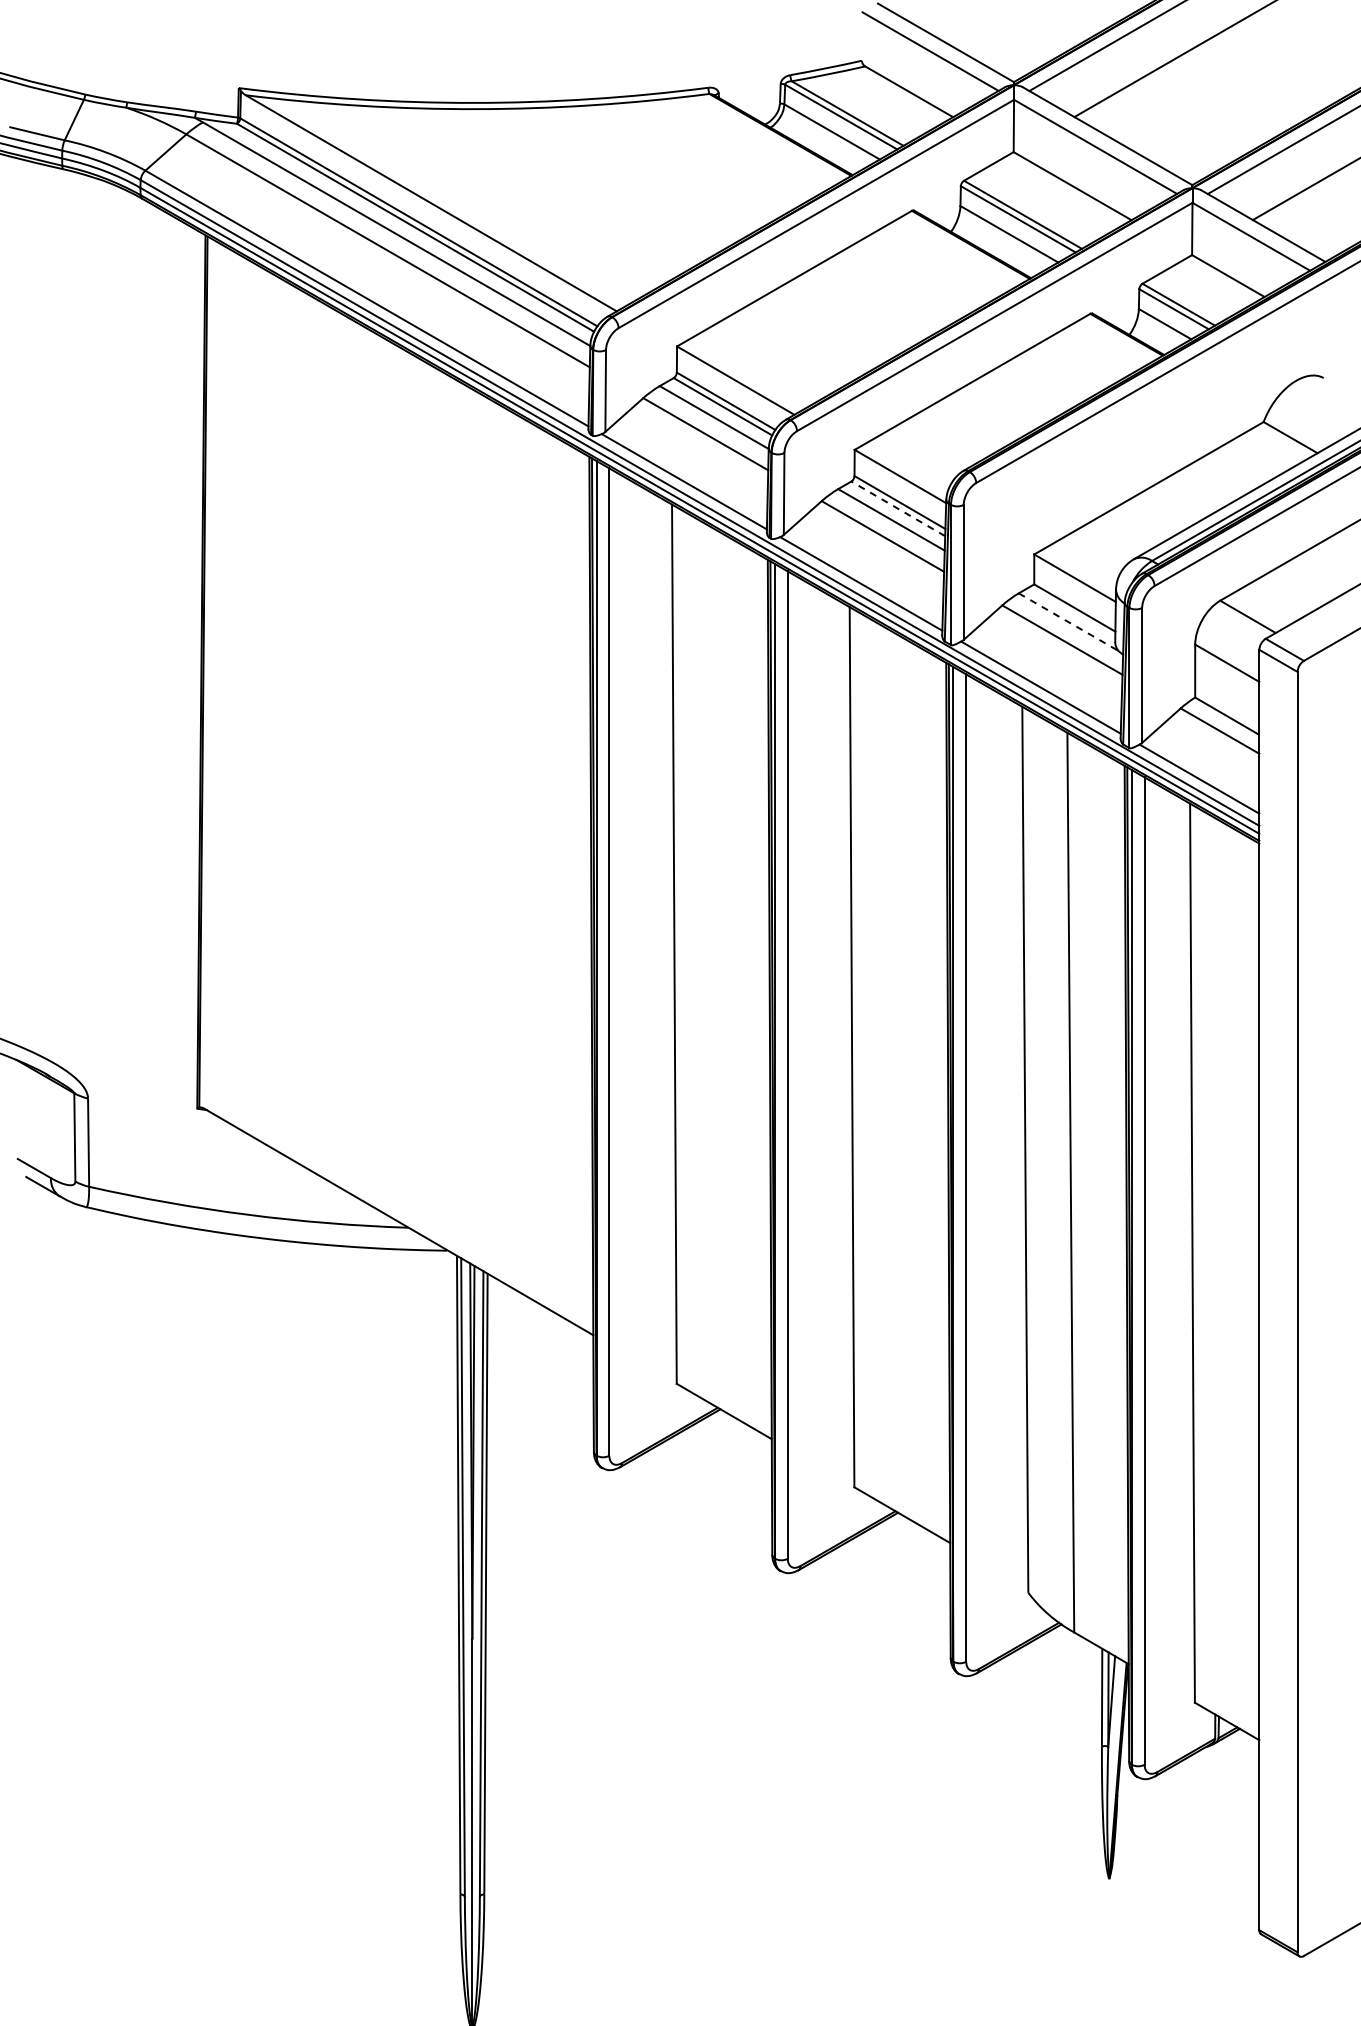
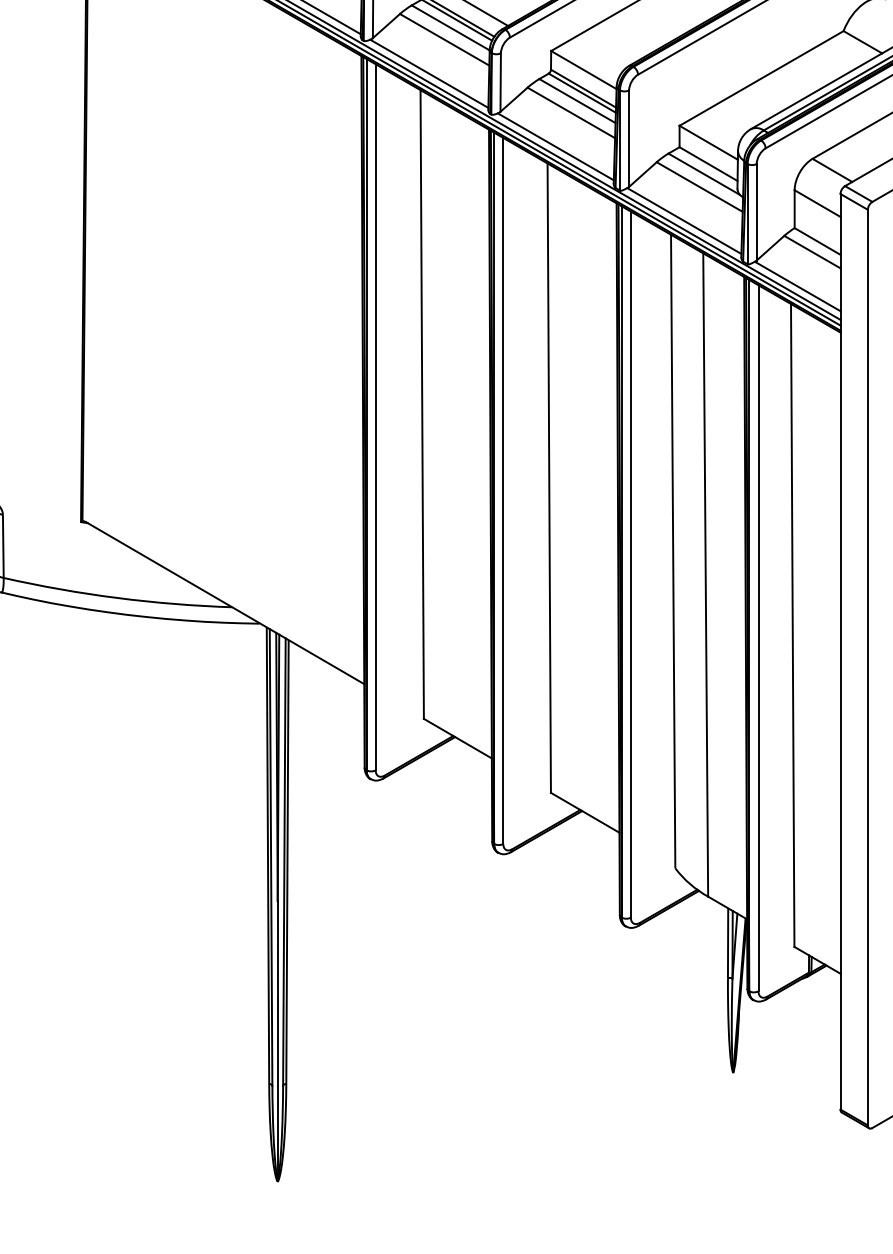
line: (897, 508) -> (581, 92), dashed -> solid
line: (1069, 622) -> (704, 174), dashed -> solid

